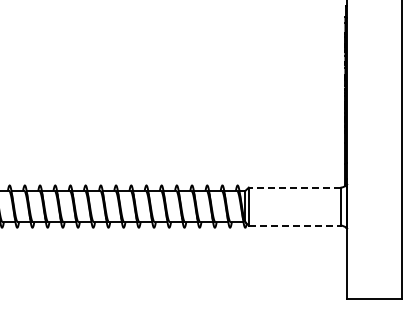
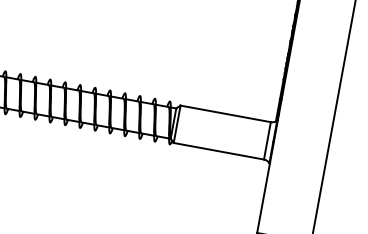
line: (294, 187) -> (225, 113), dashed -> solid
line: (294, 225) -> (218, 151), dashed -> solid

